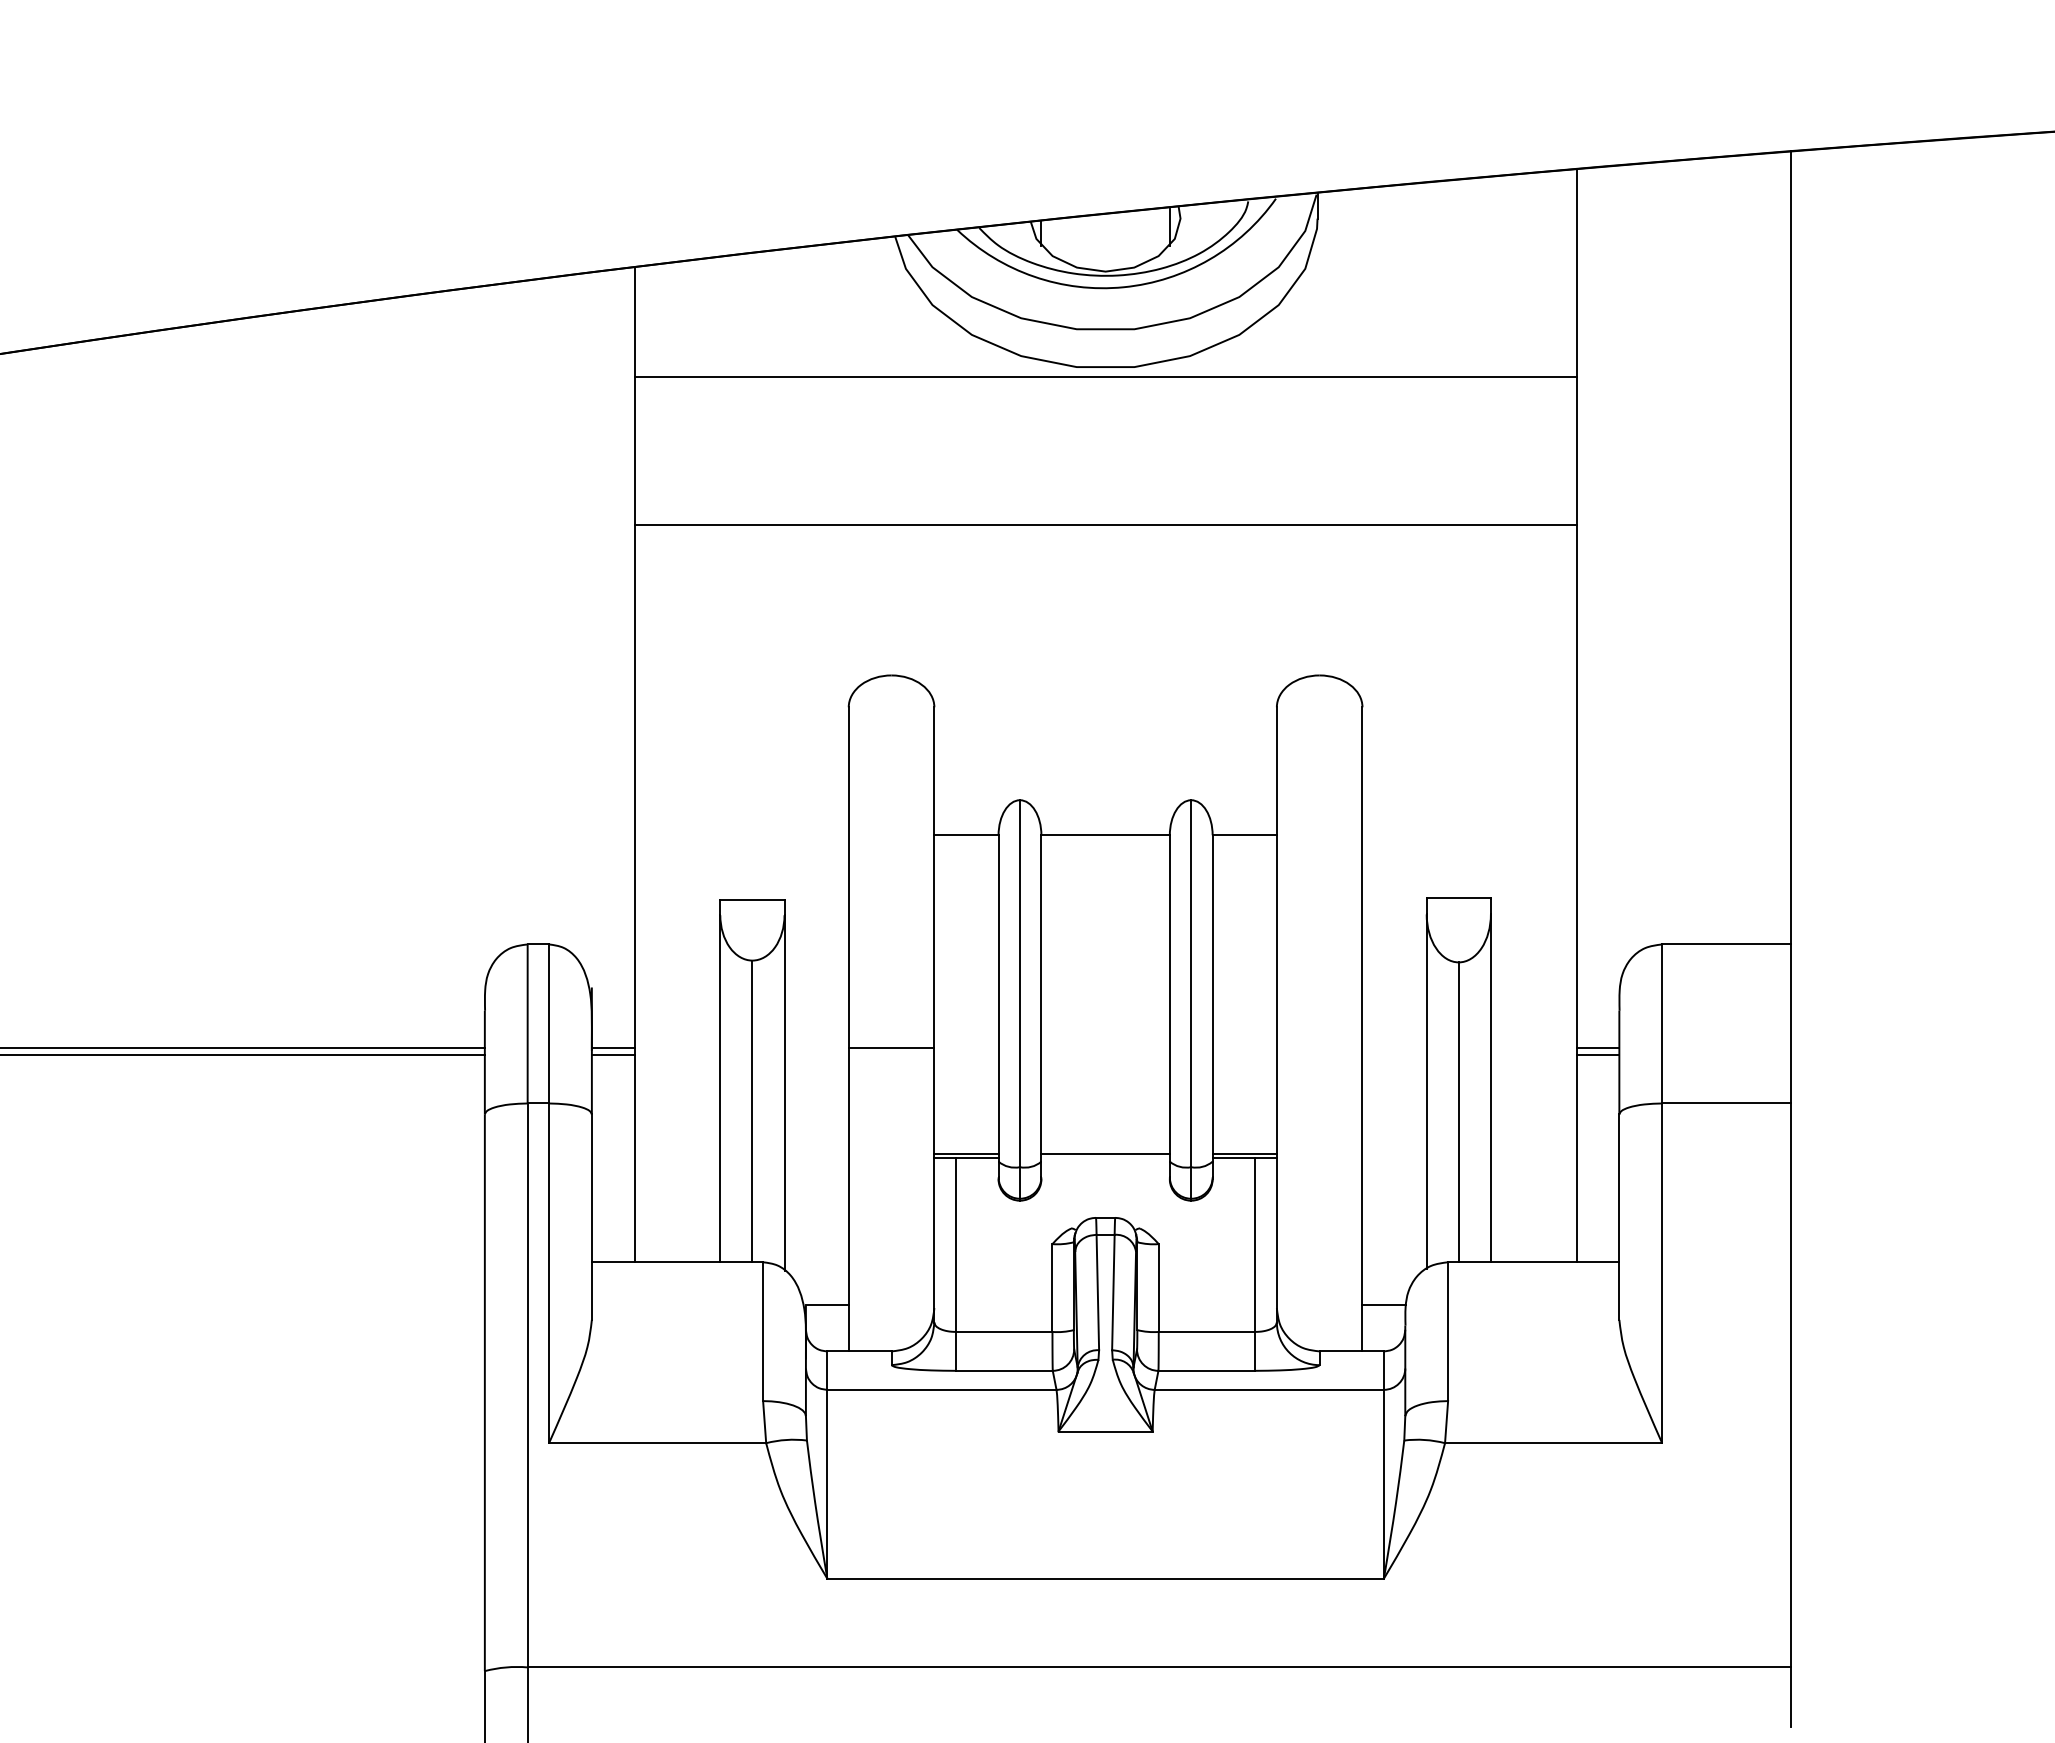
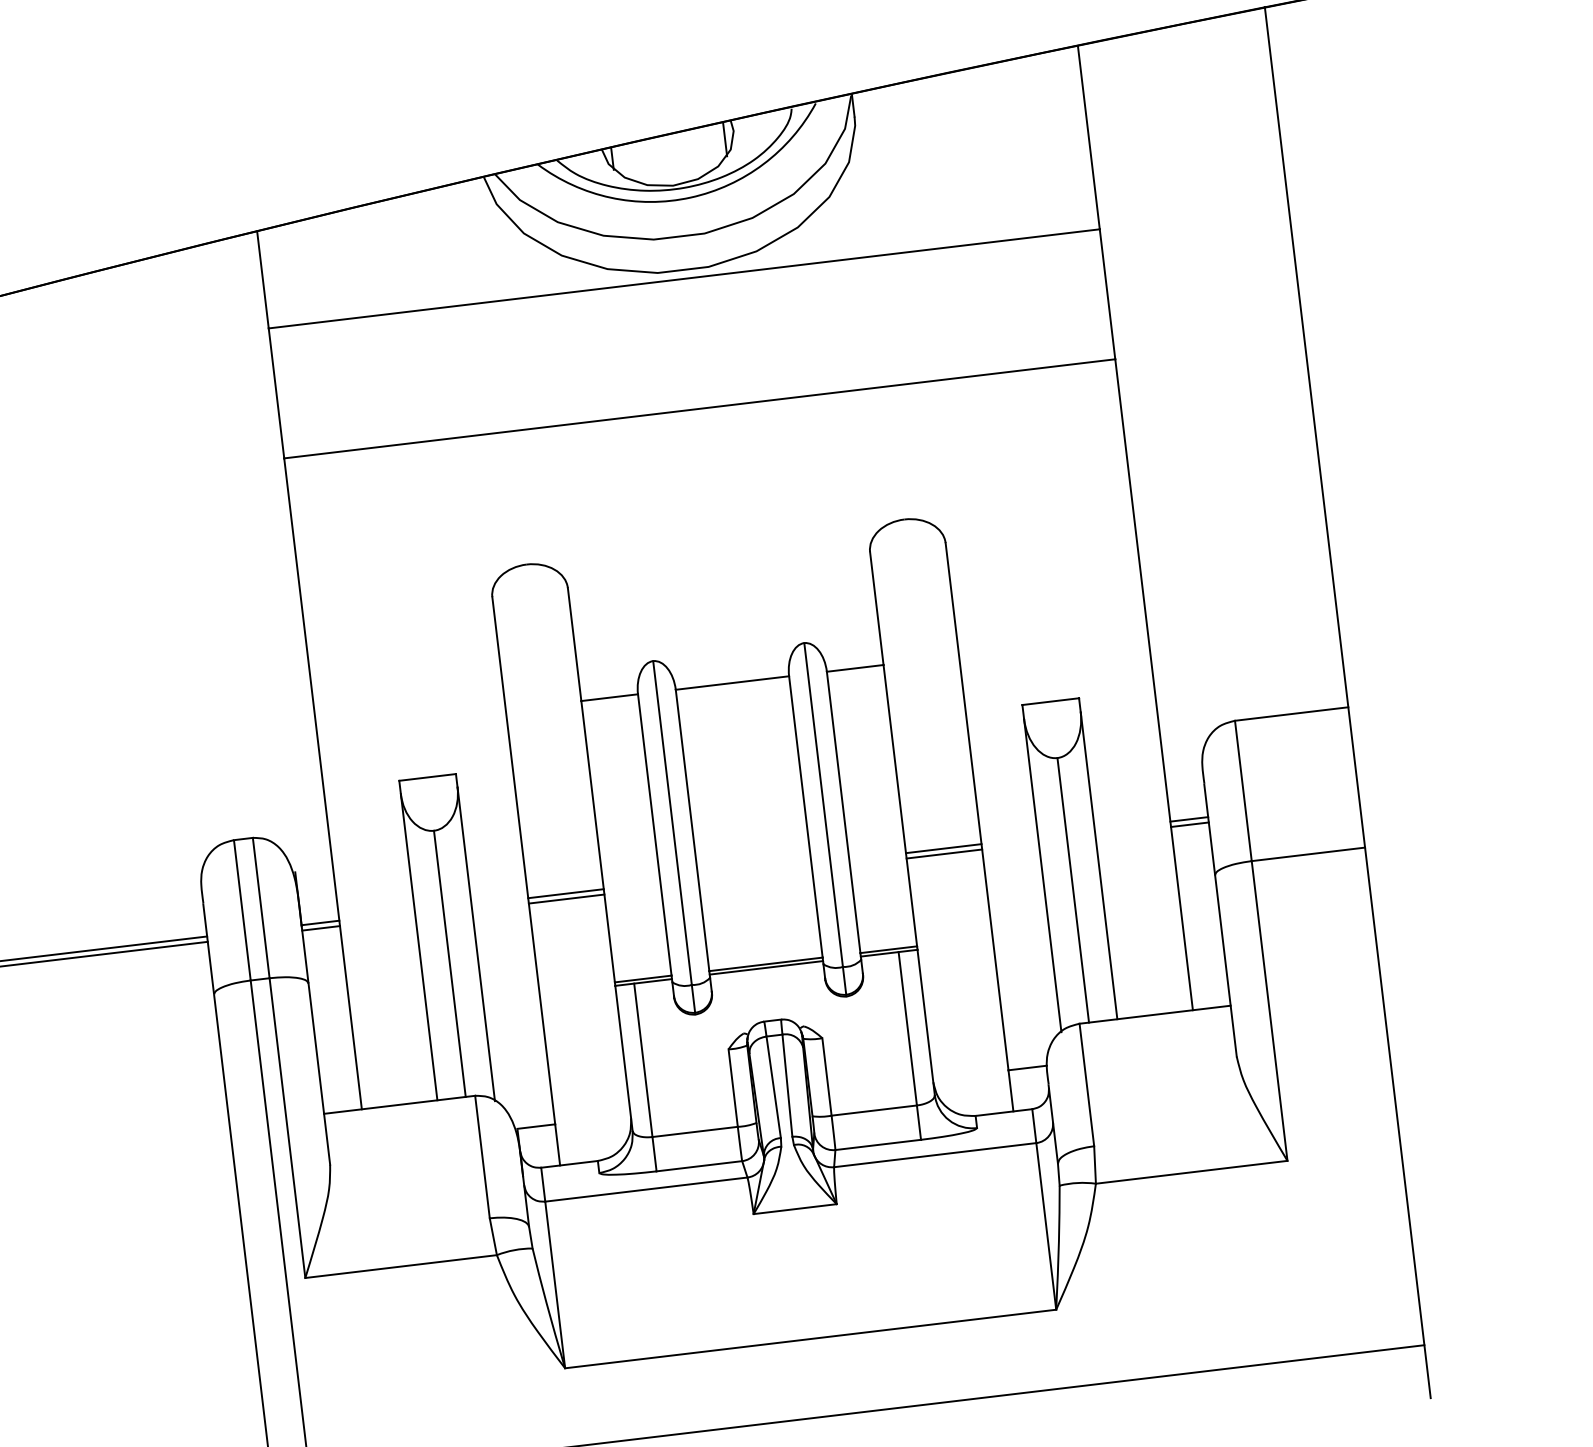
line: (1319, 1048) -> (943, 848), added
line: (891, 1054) -> (566, 899), added
line: (1319, 1054) -> (944, 853), added
line: (1105, 1158) -> (766, 968), added

